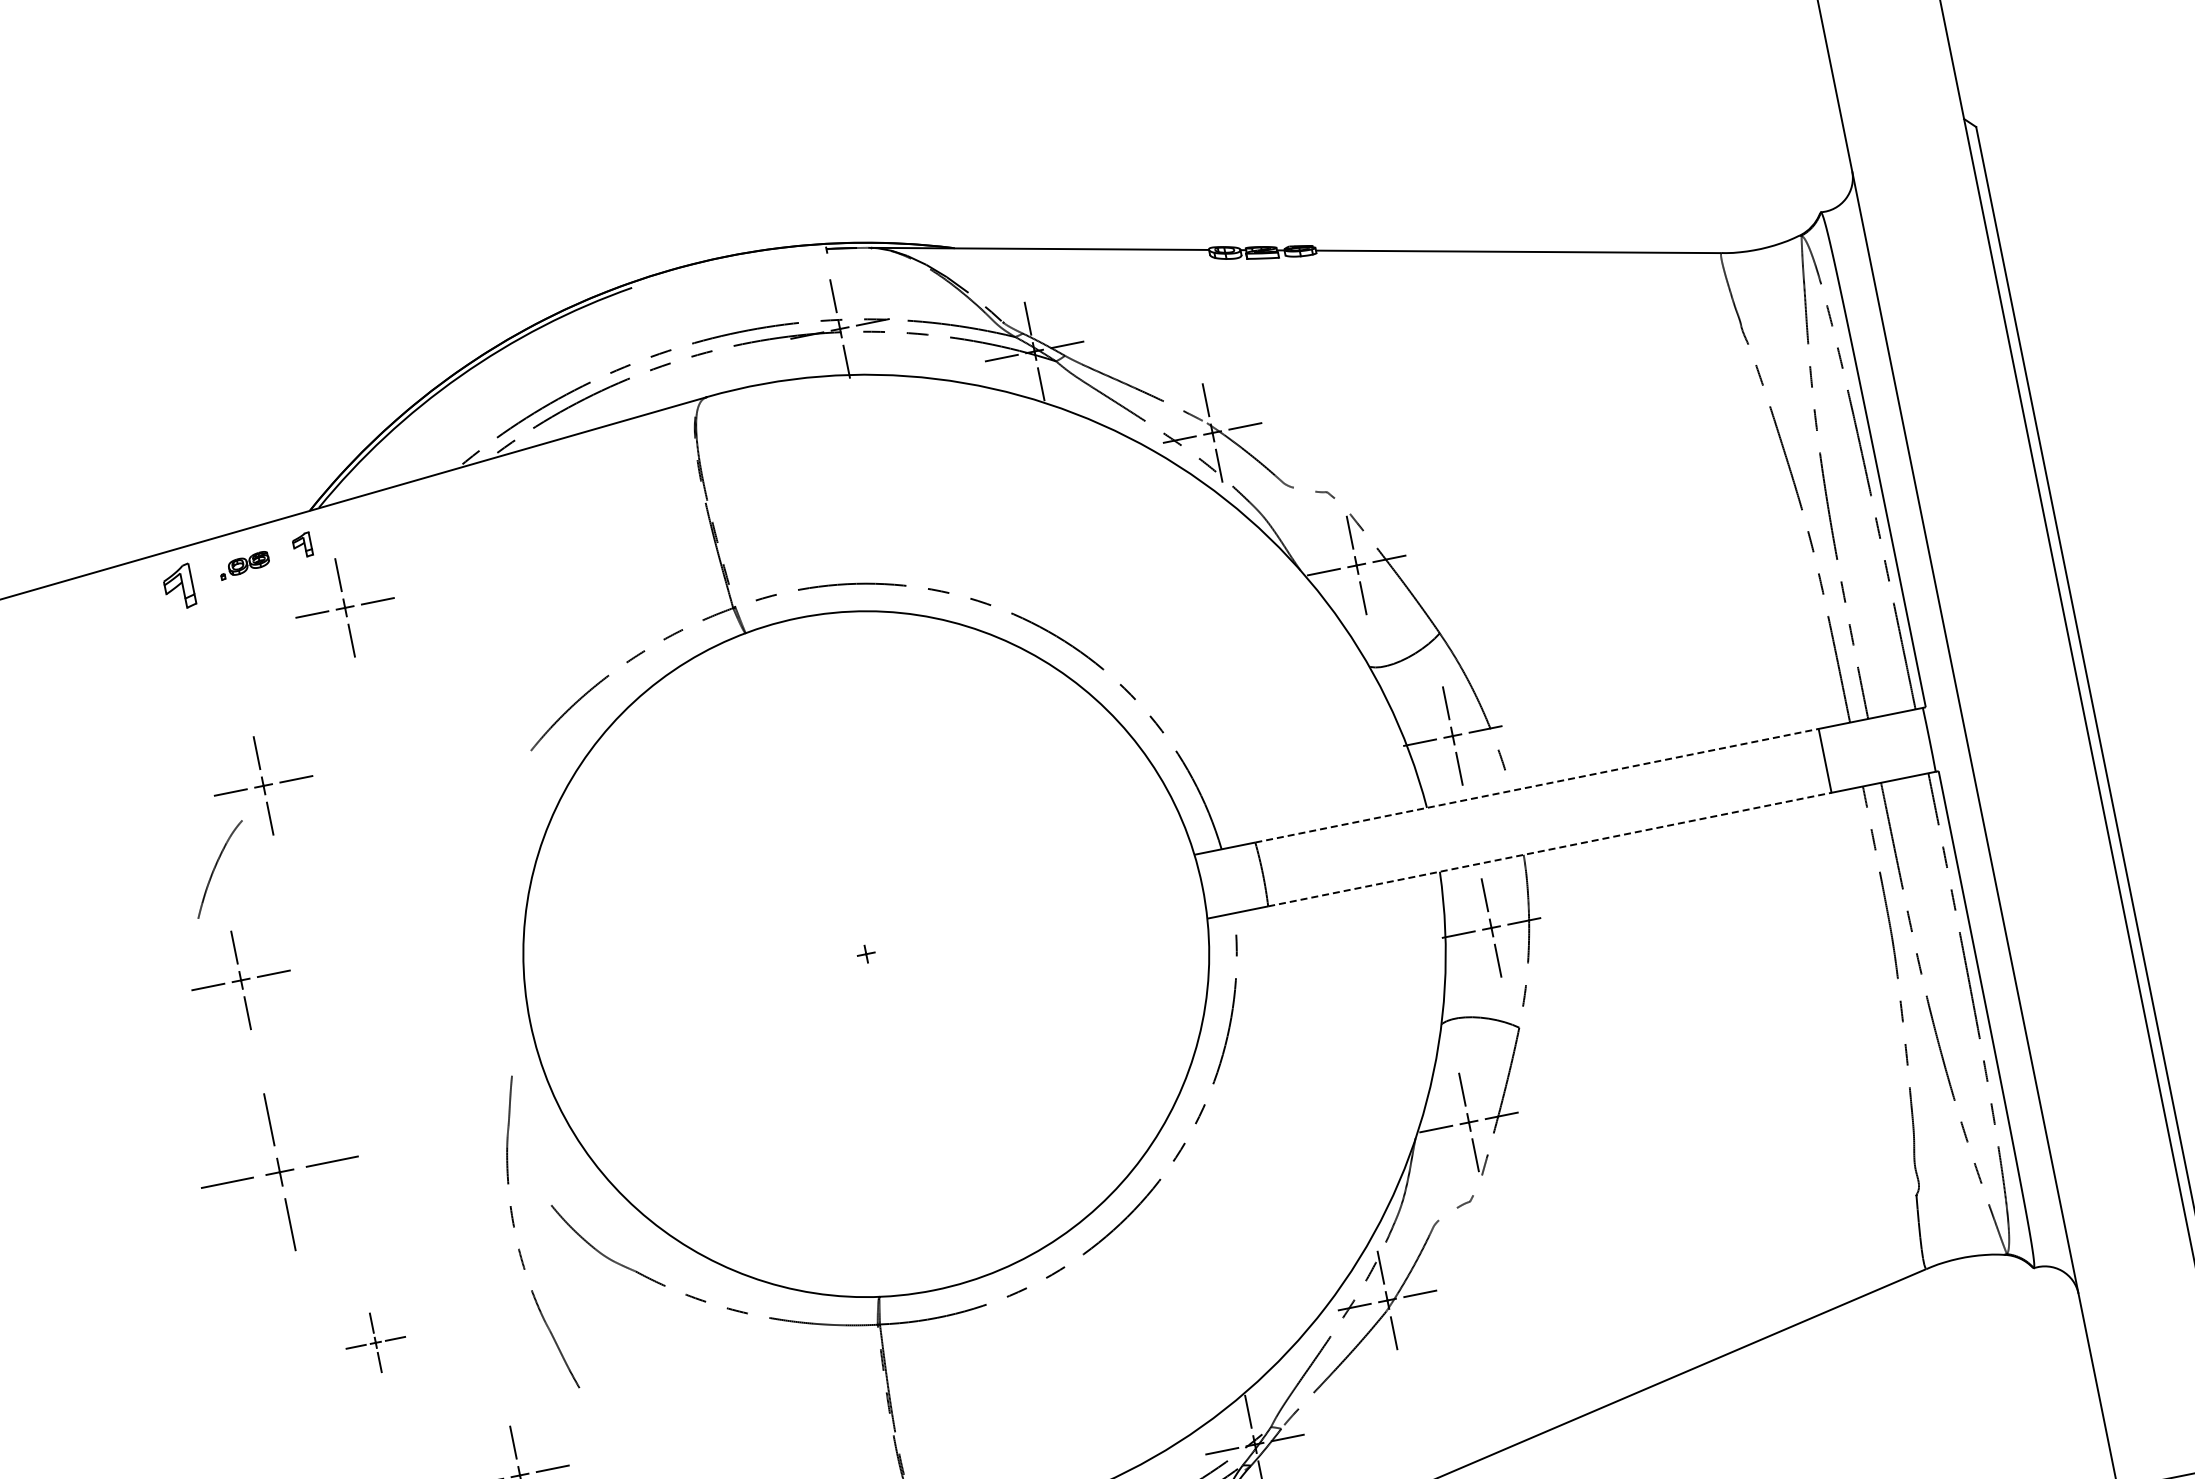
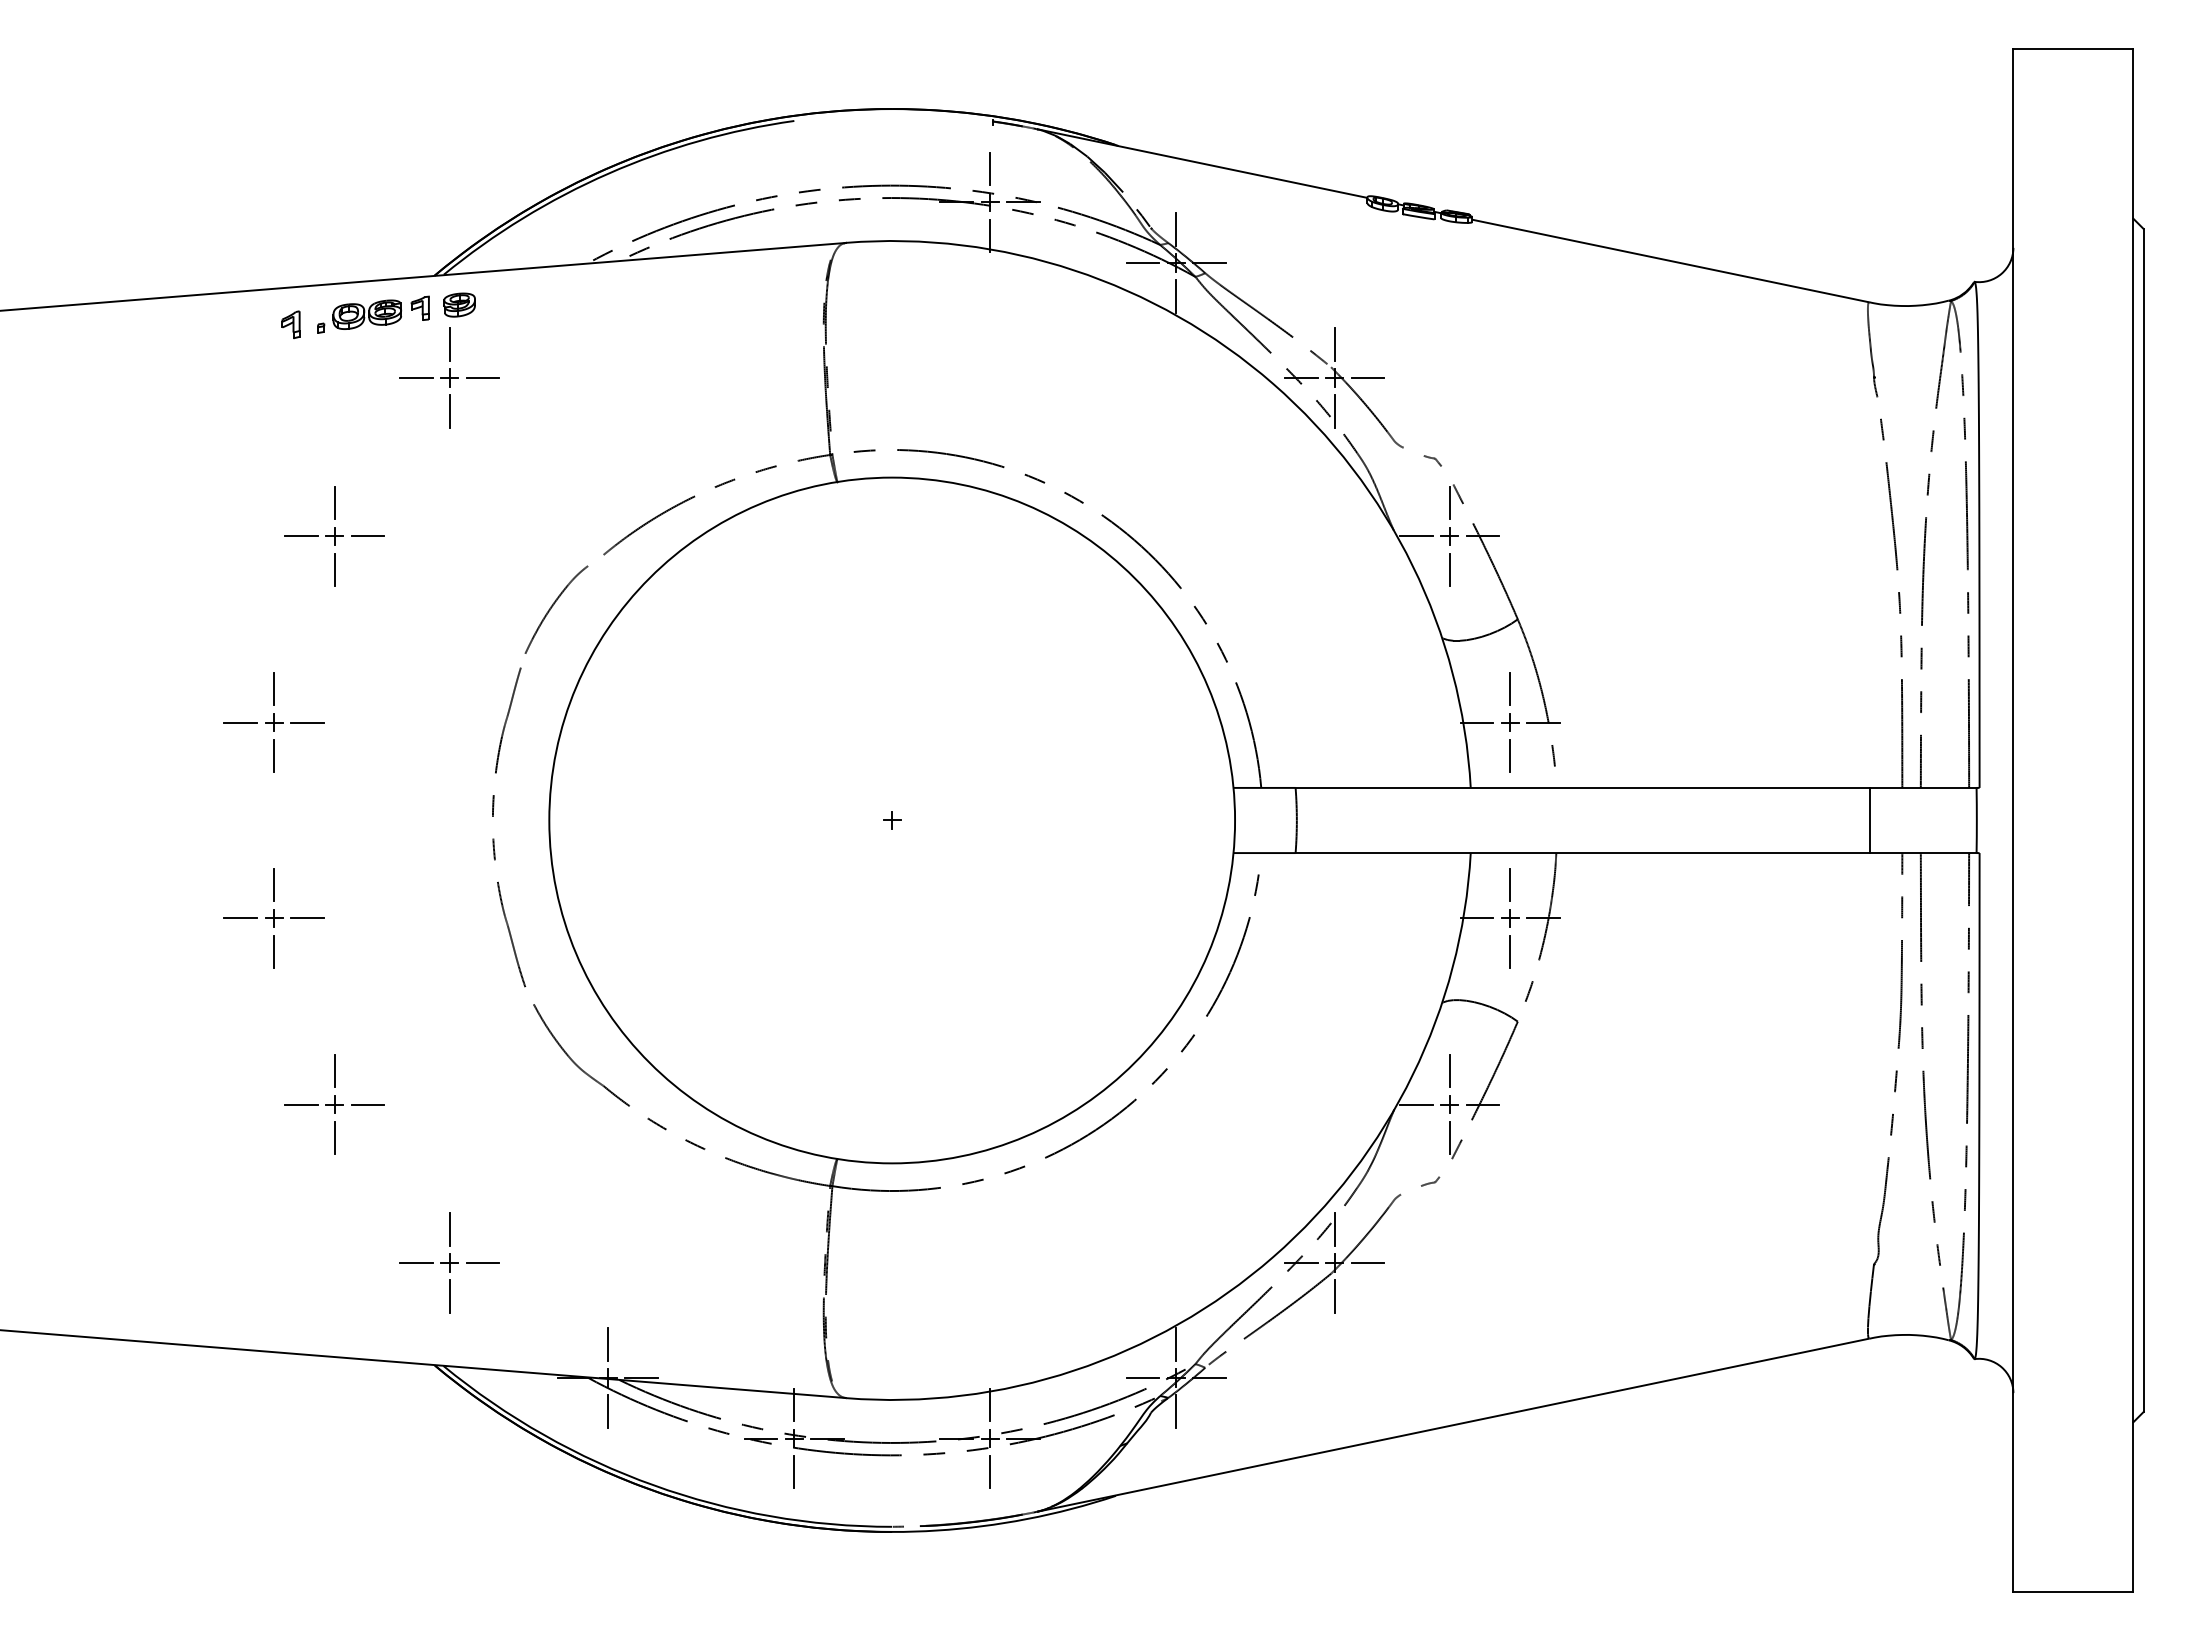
part: (340, 533) -> (459, 304), added
part: (244, 565) -> (359, 316), size x1.67
part: (178, 586) -> (290, 324), size x0.62
line: (1537, 785) -> (1583, 787), dashed -> solid
line: (1550, 849) -> (1583, 853), dashed -> solid
curve: (216, 866) -> (553, 606), moved
part: (279, 1172) -> (273, 918), size x0.62
curve: (519, 1248) -> (494, 838), moved
part: (375, 1342) -> (334, 1104), size x1.67

